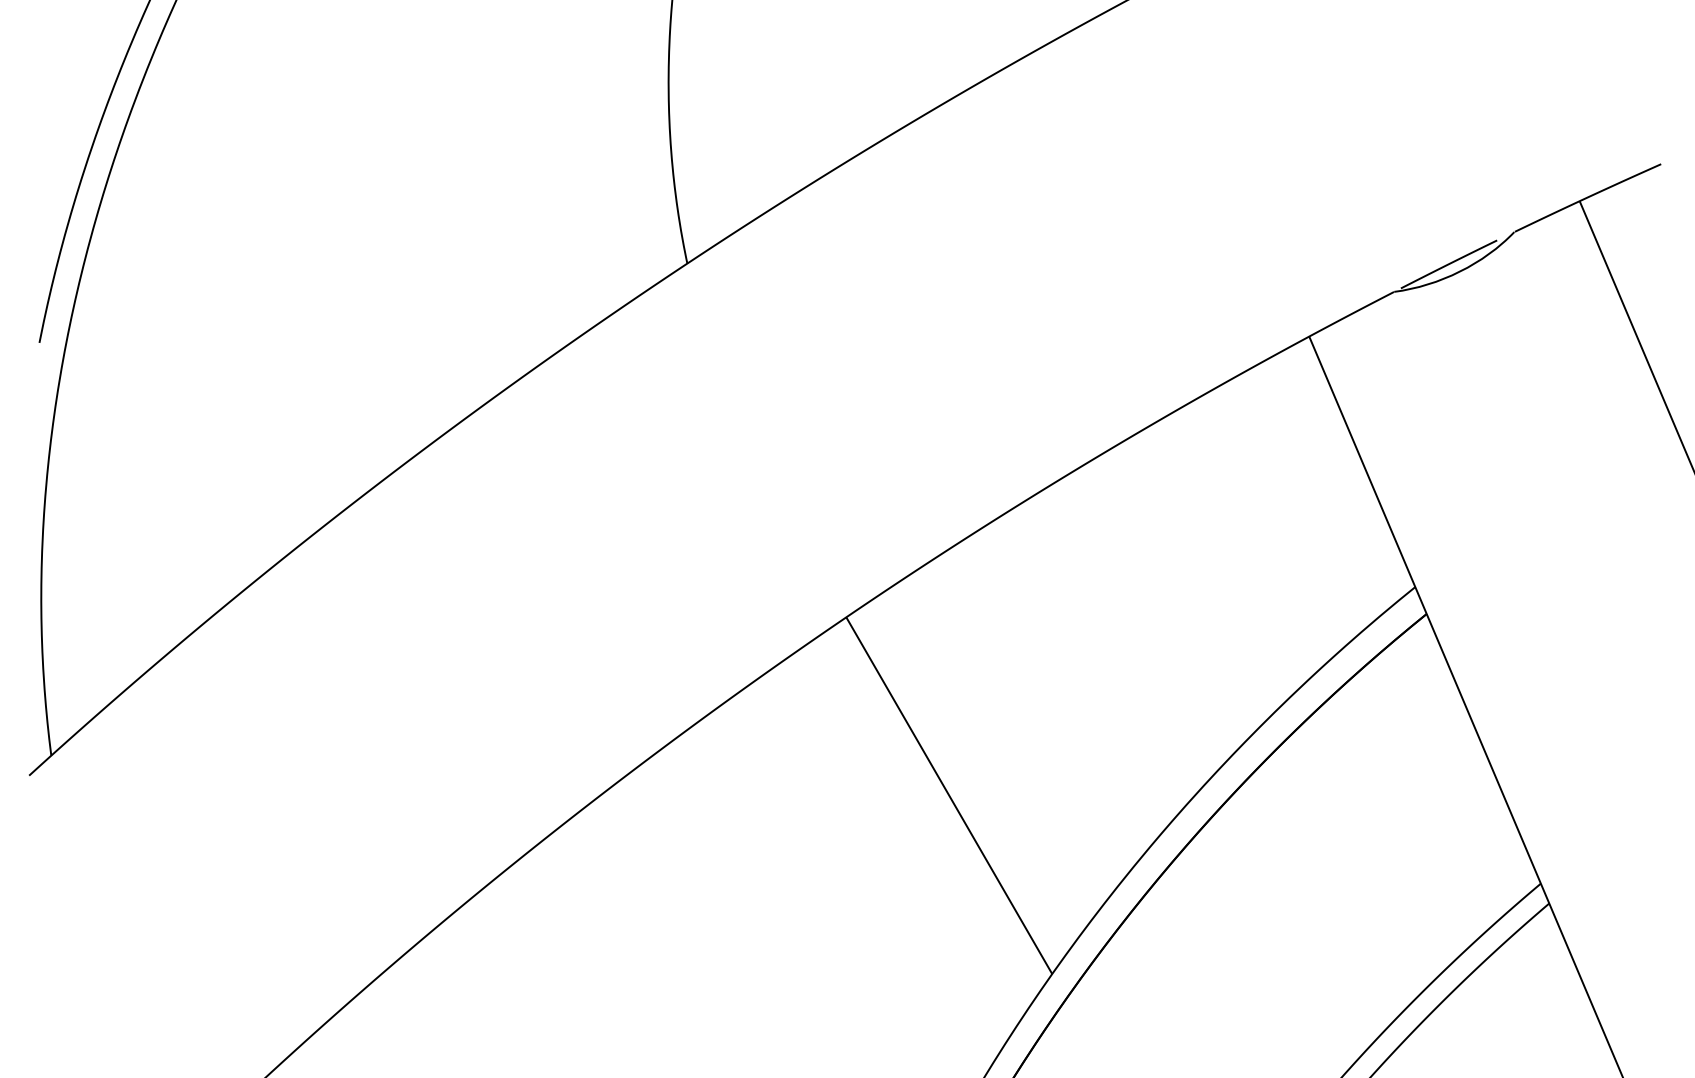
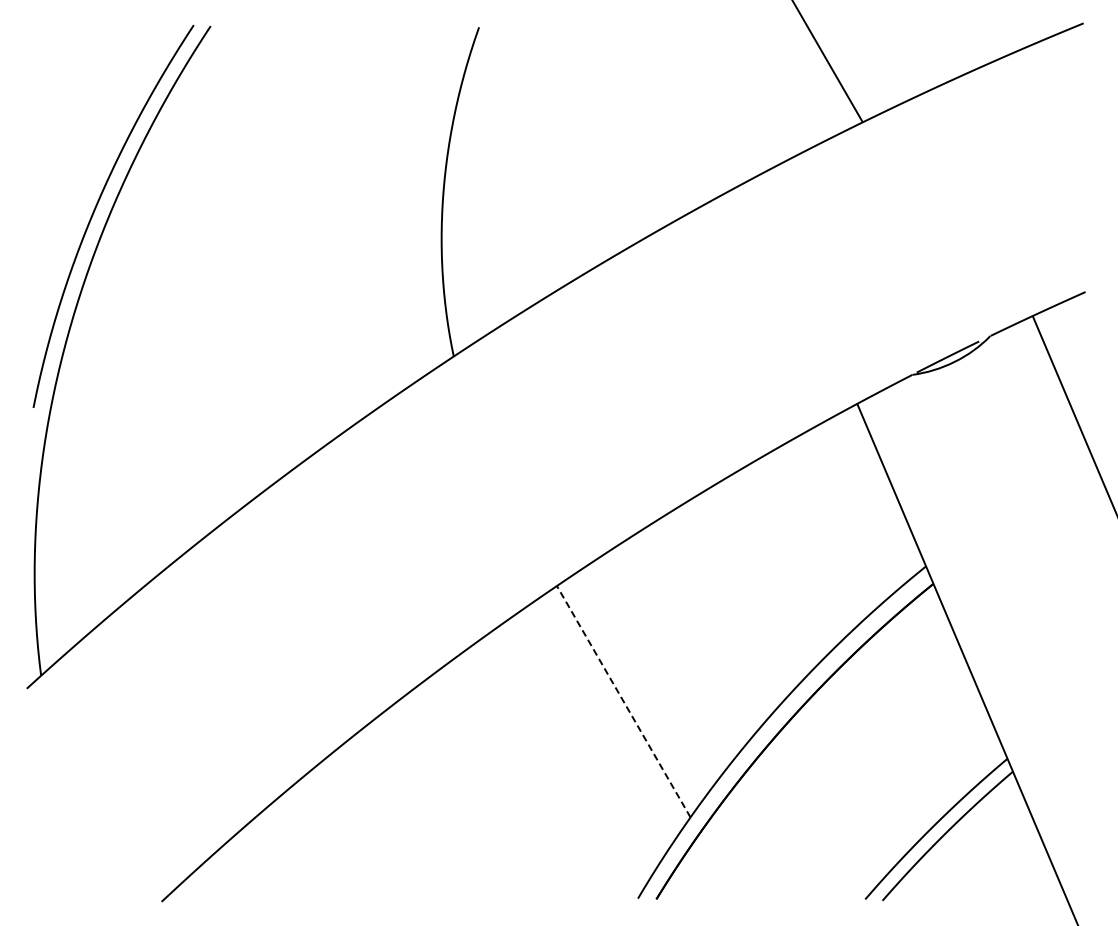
line: (948, 795) -> (623, 701), solid -> dashed

